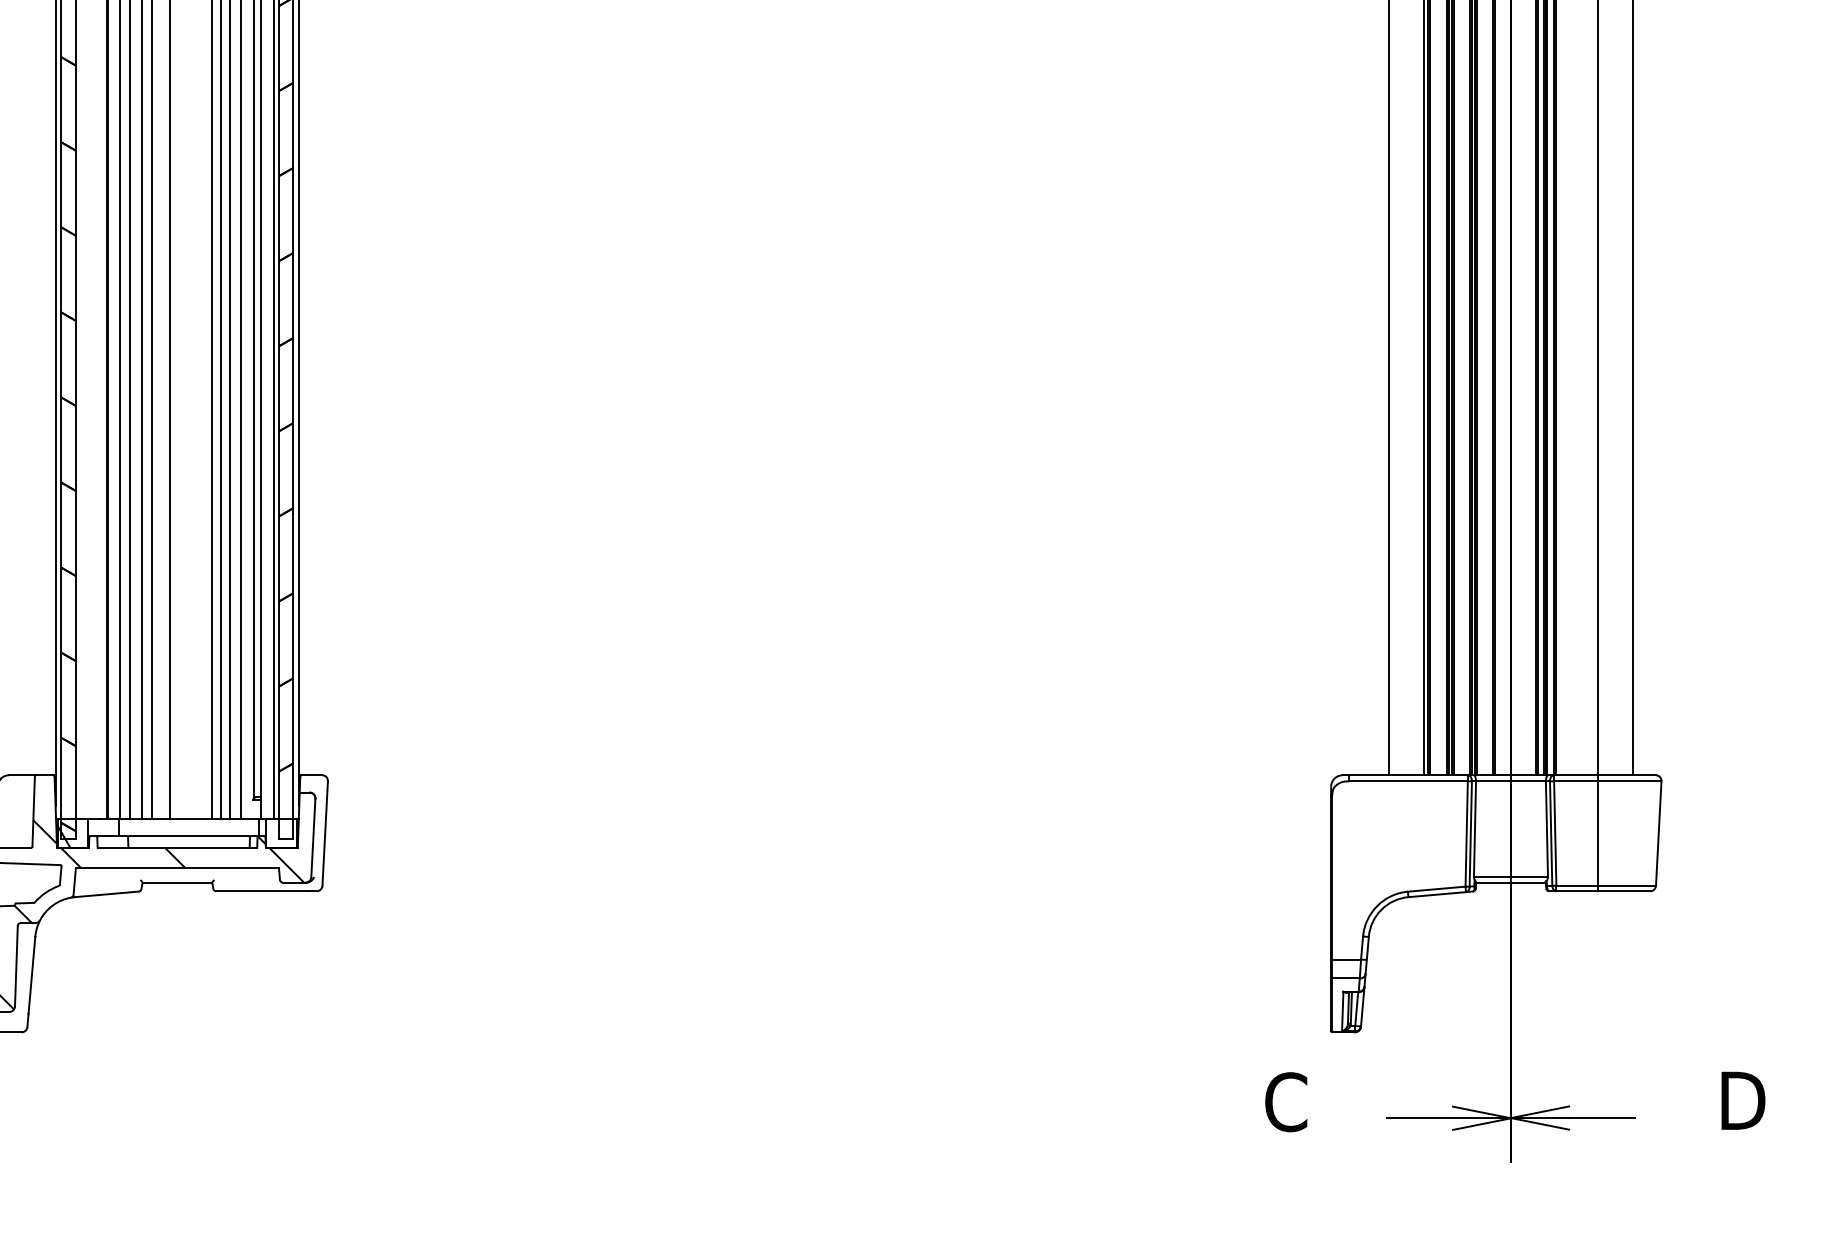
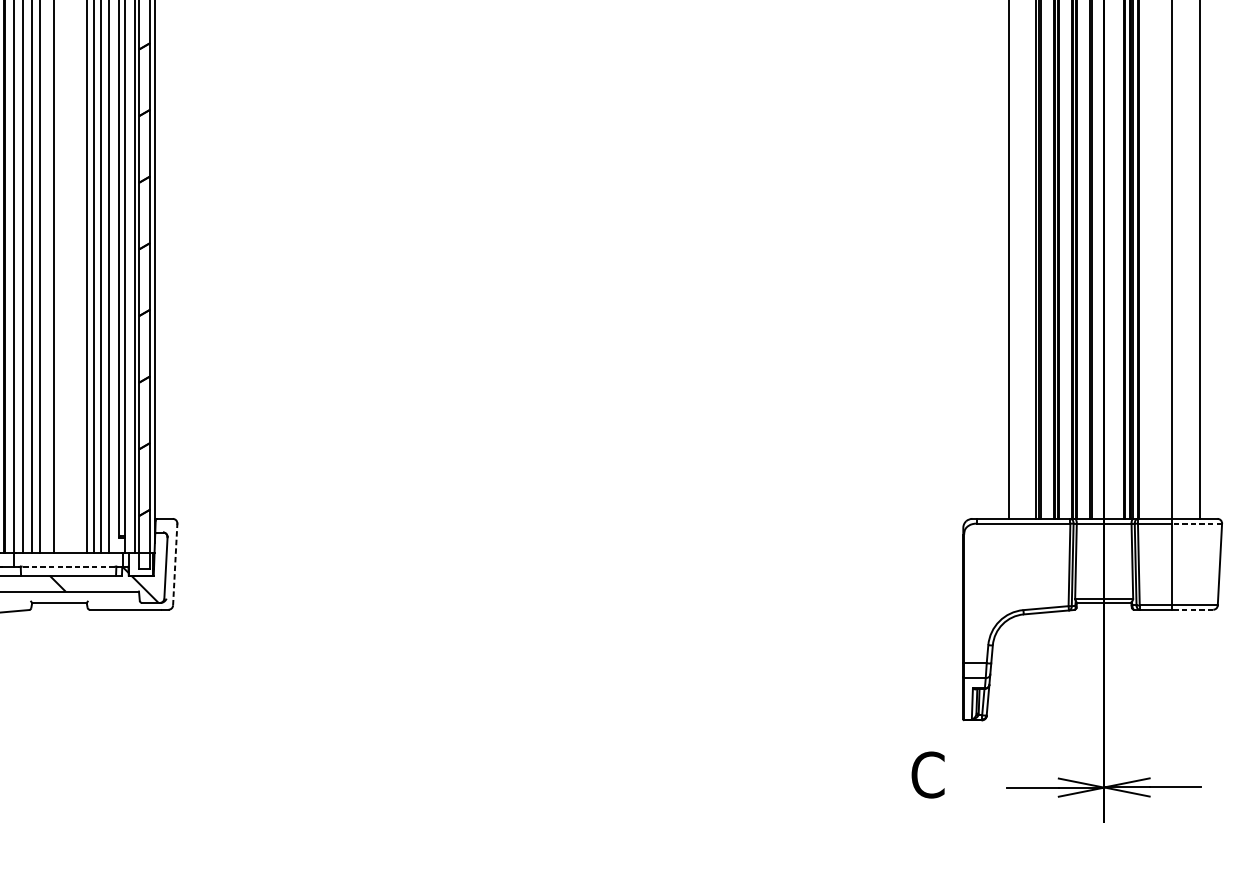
line: (1629, 781) -> (1197, 523), solid -> dashed
line: (325, 833) -> (175, 564), solid -> dashed
line: (189, 836) -> (68, 566), solid -> dashed
line: (1623, 891) -> (1192, 609), solid -> dashed

